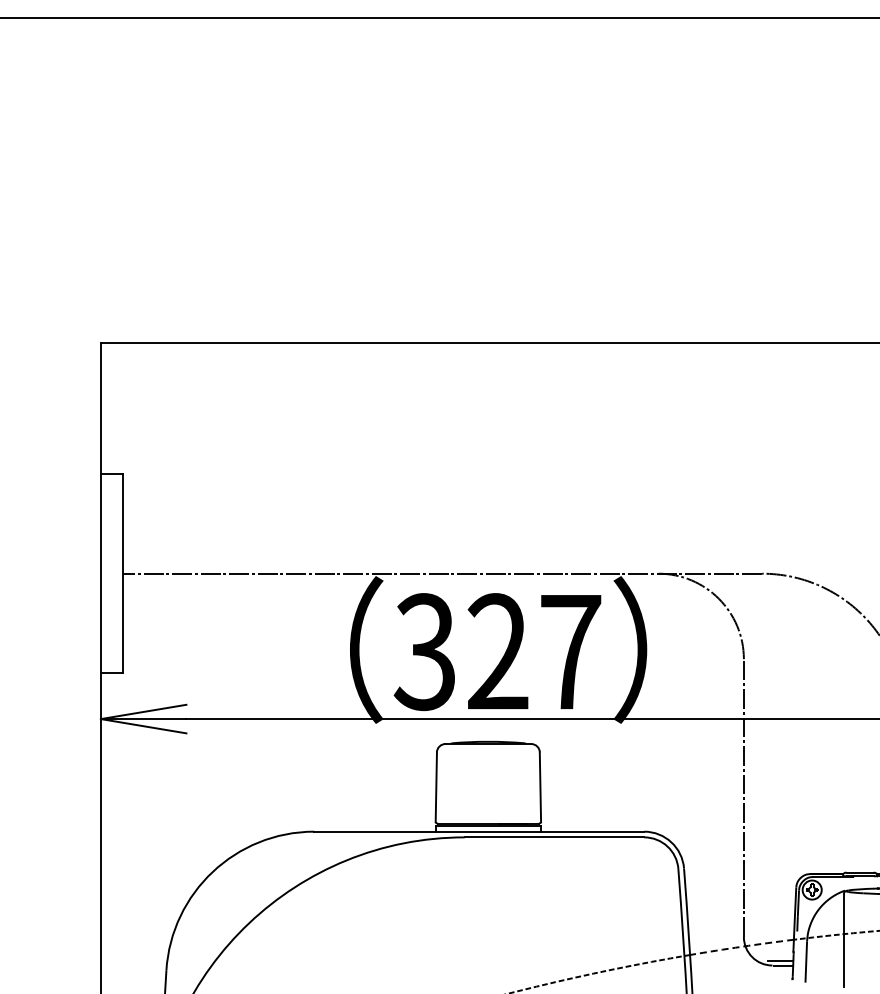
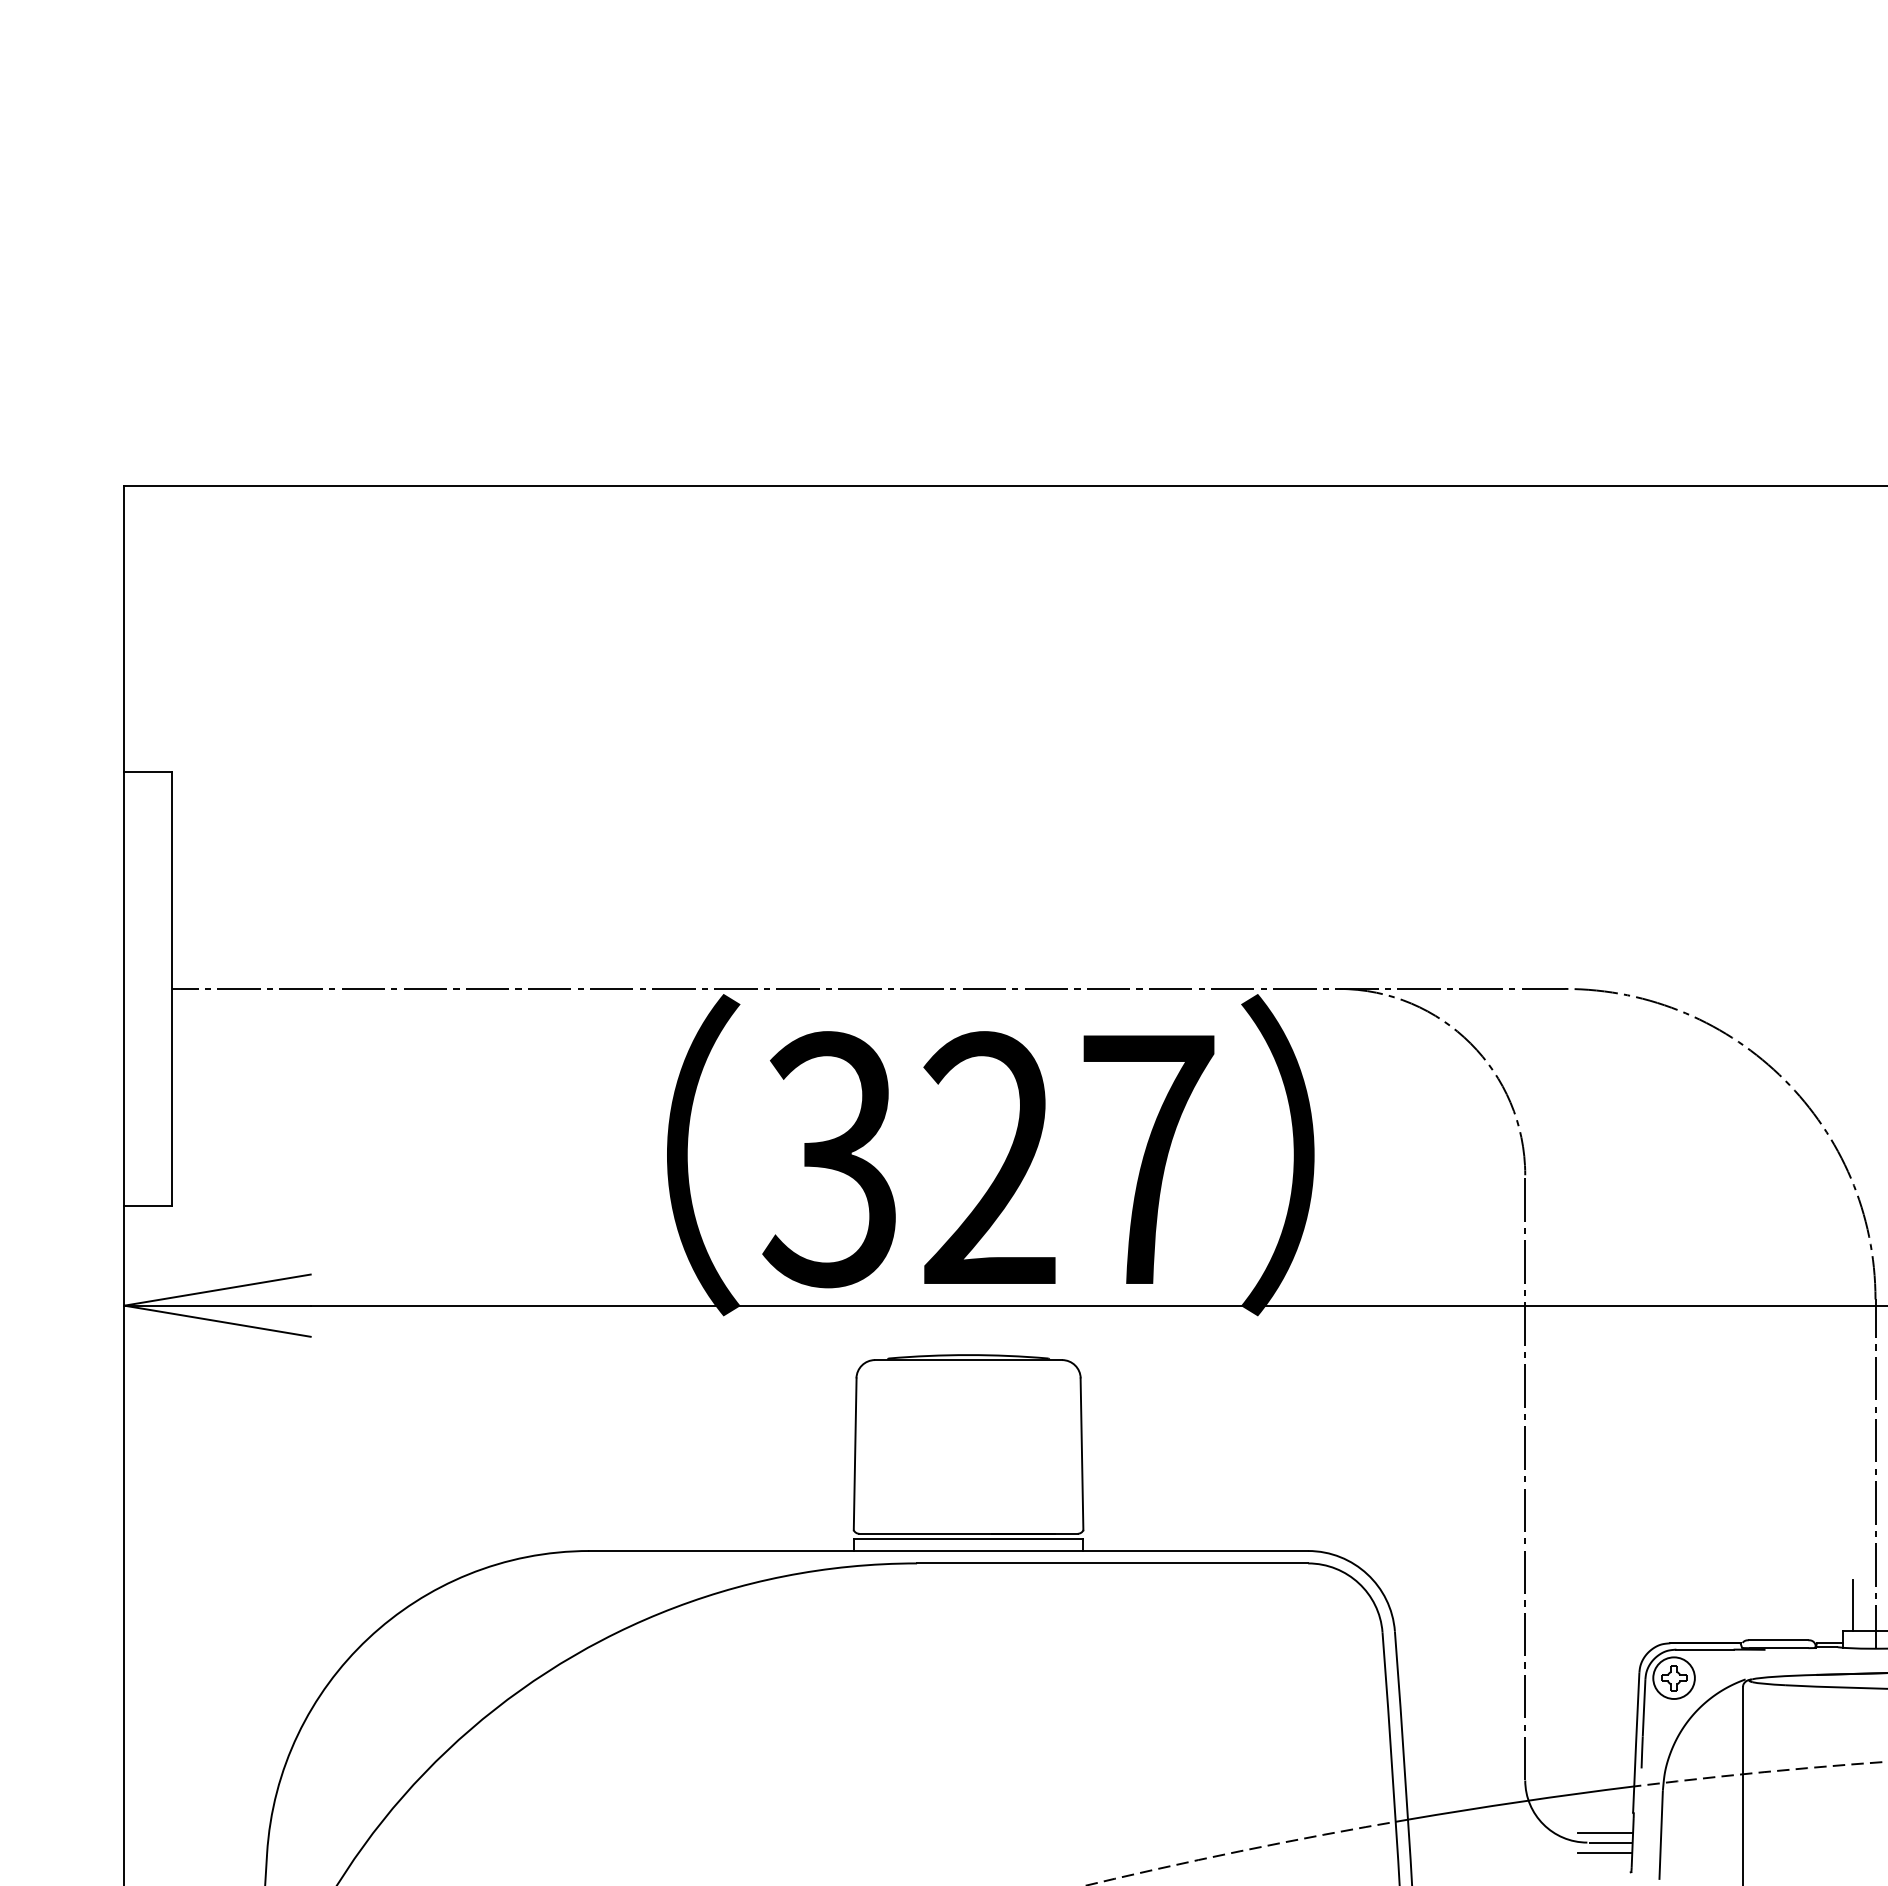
arc: (741, 946) -> (1520, 1801), dashed -> solid
line: (780, 970) -> (1605, 1853), added

